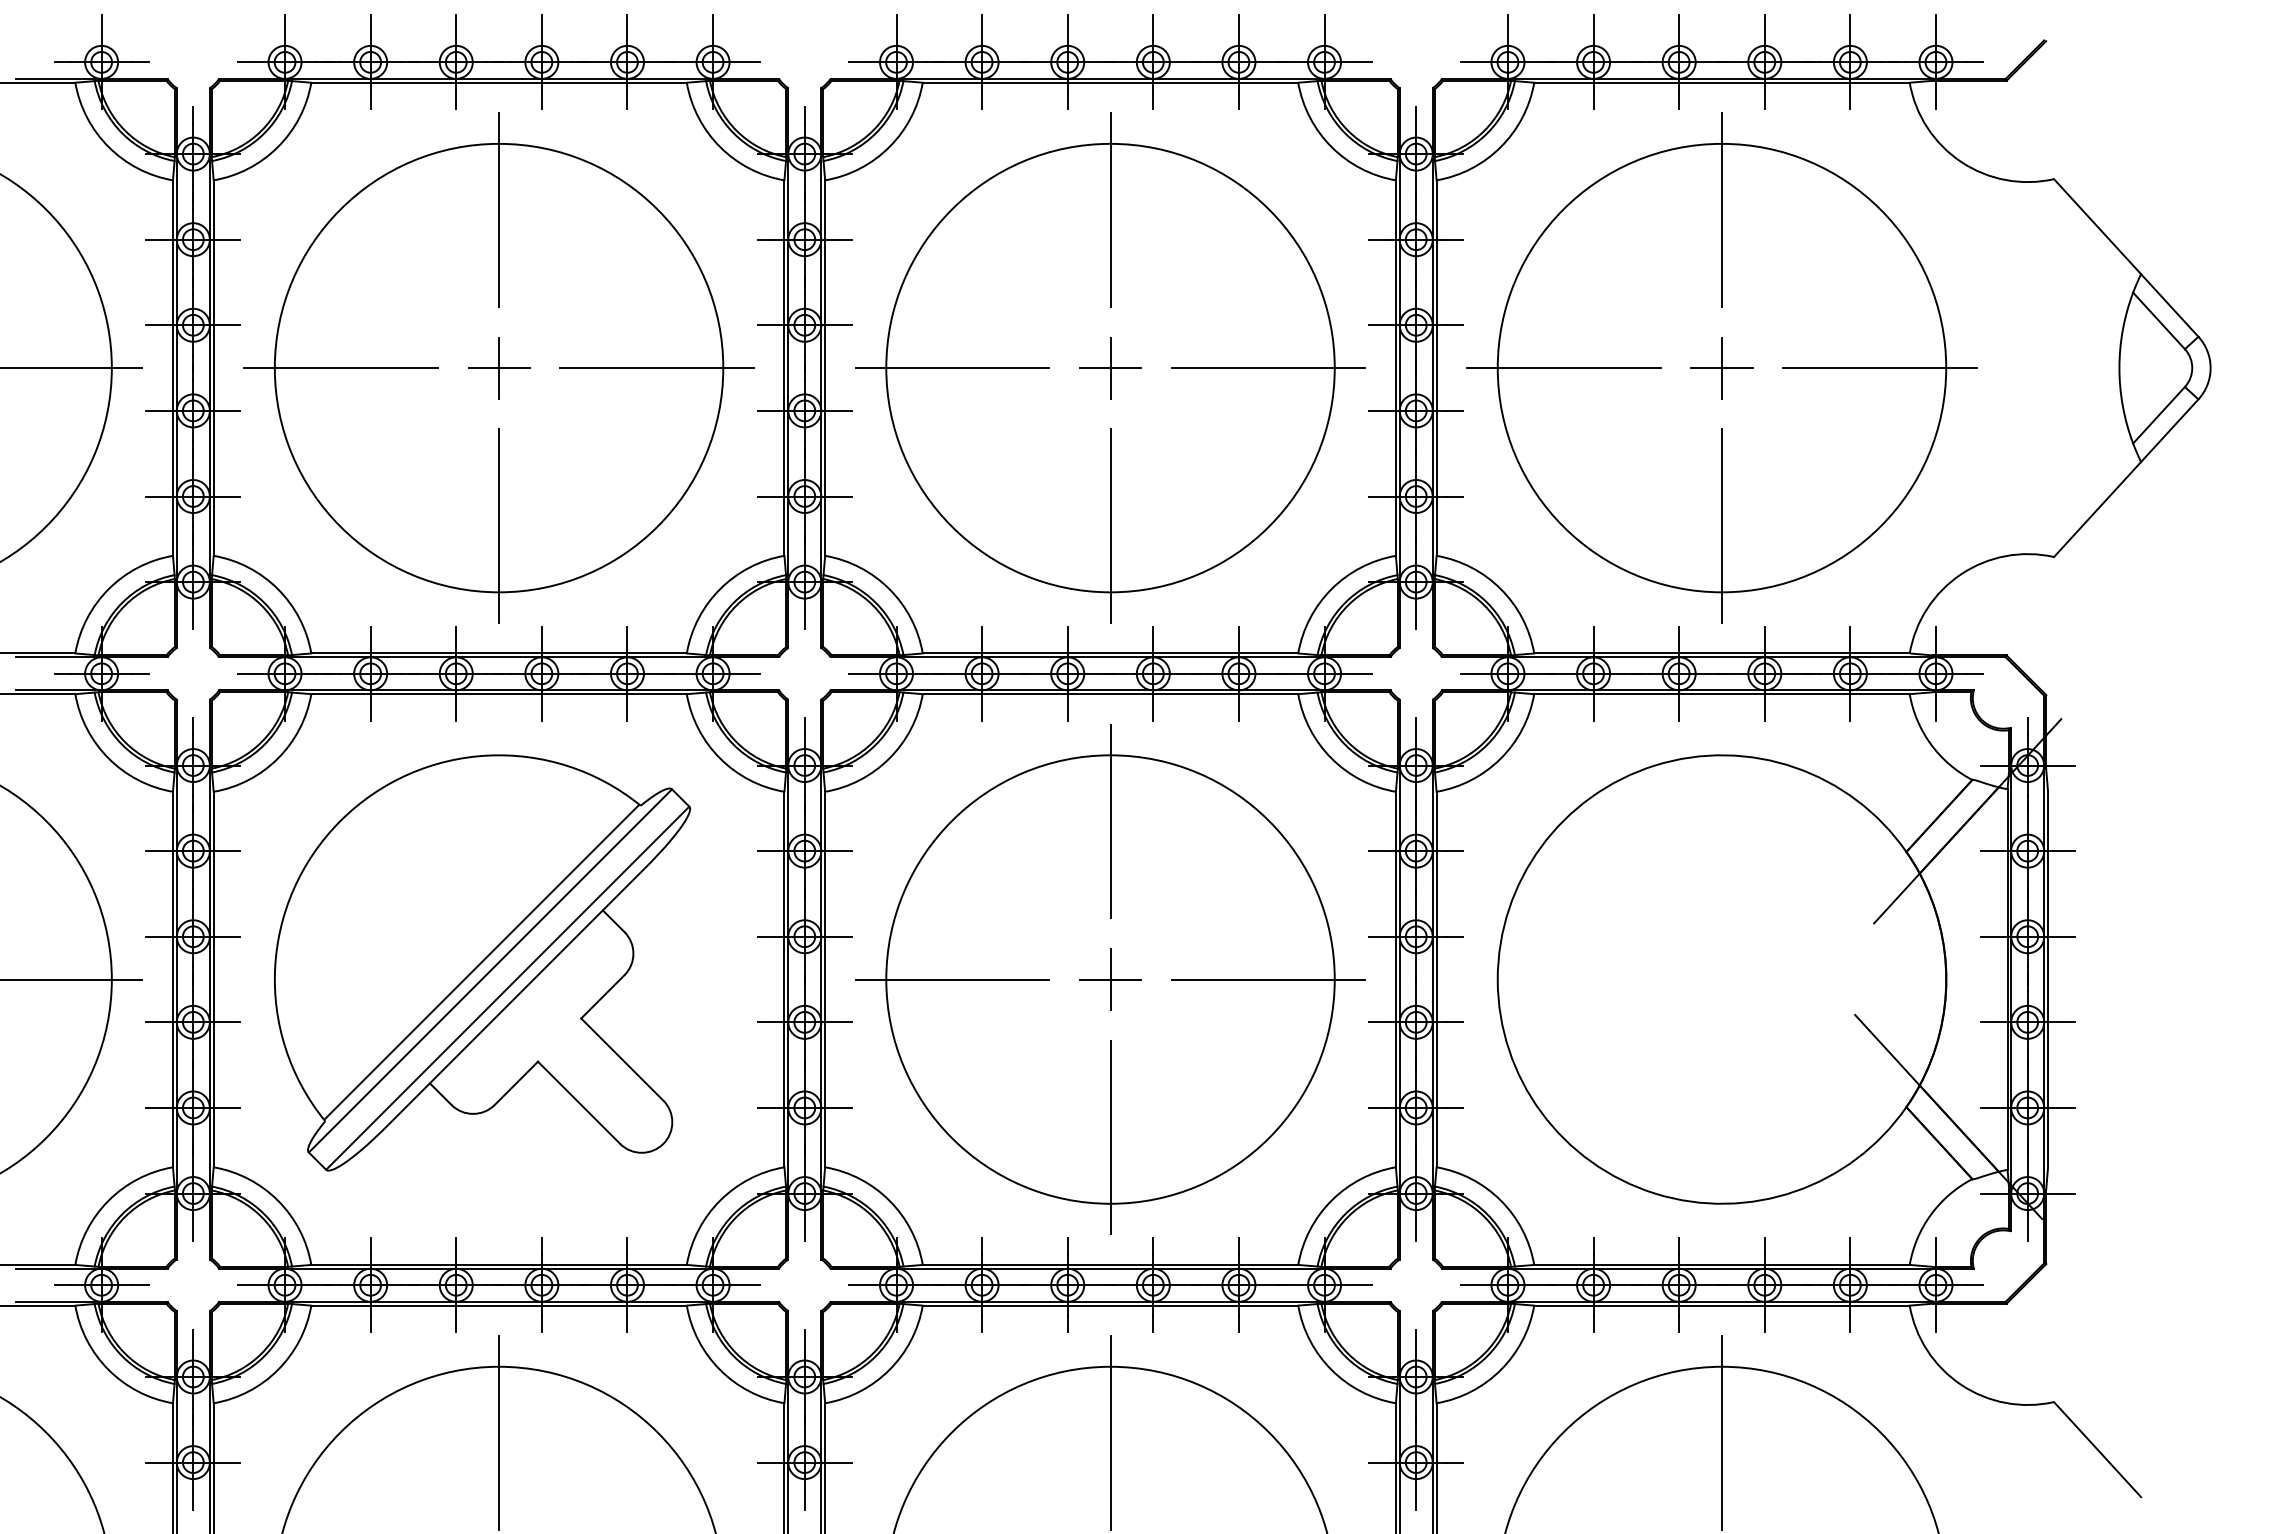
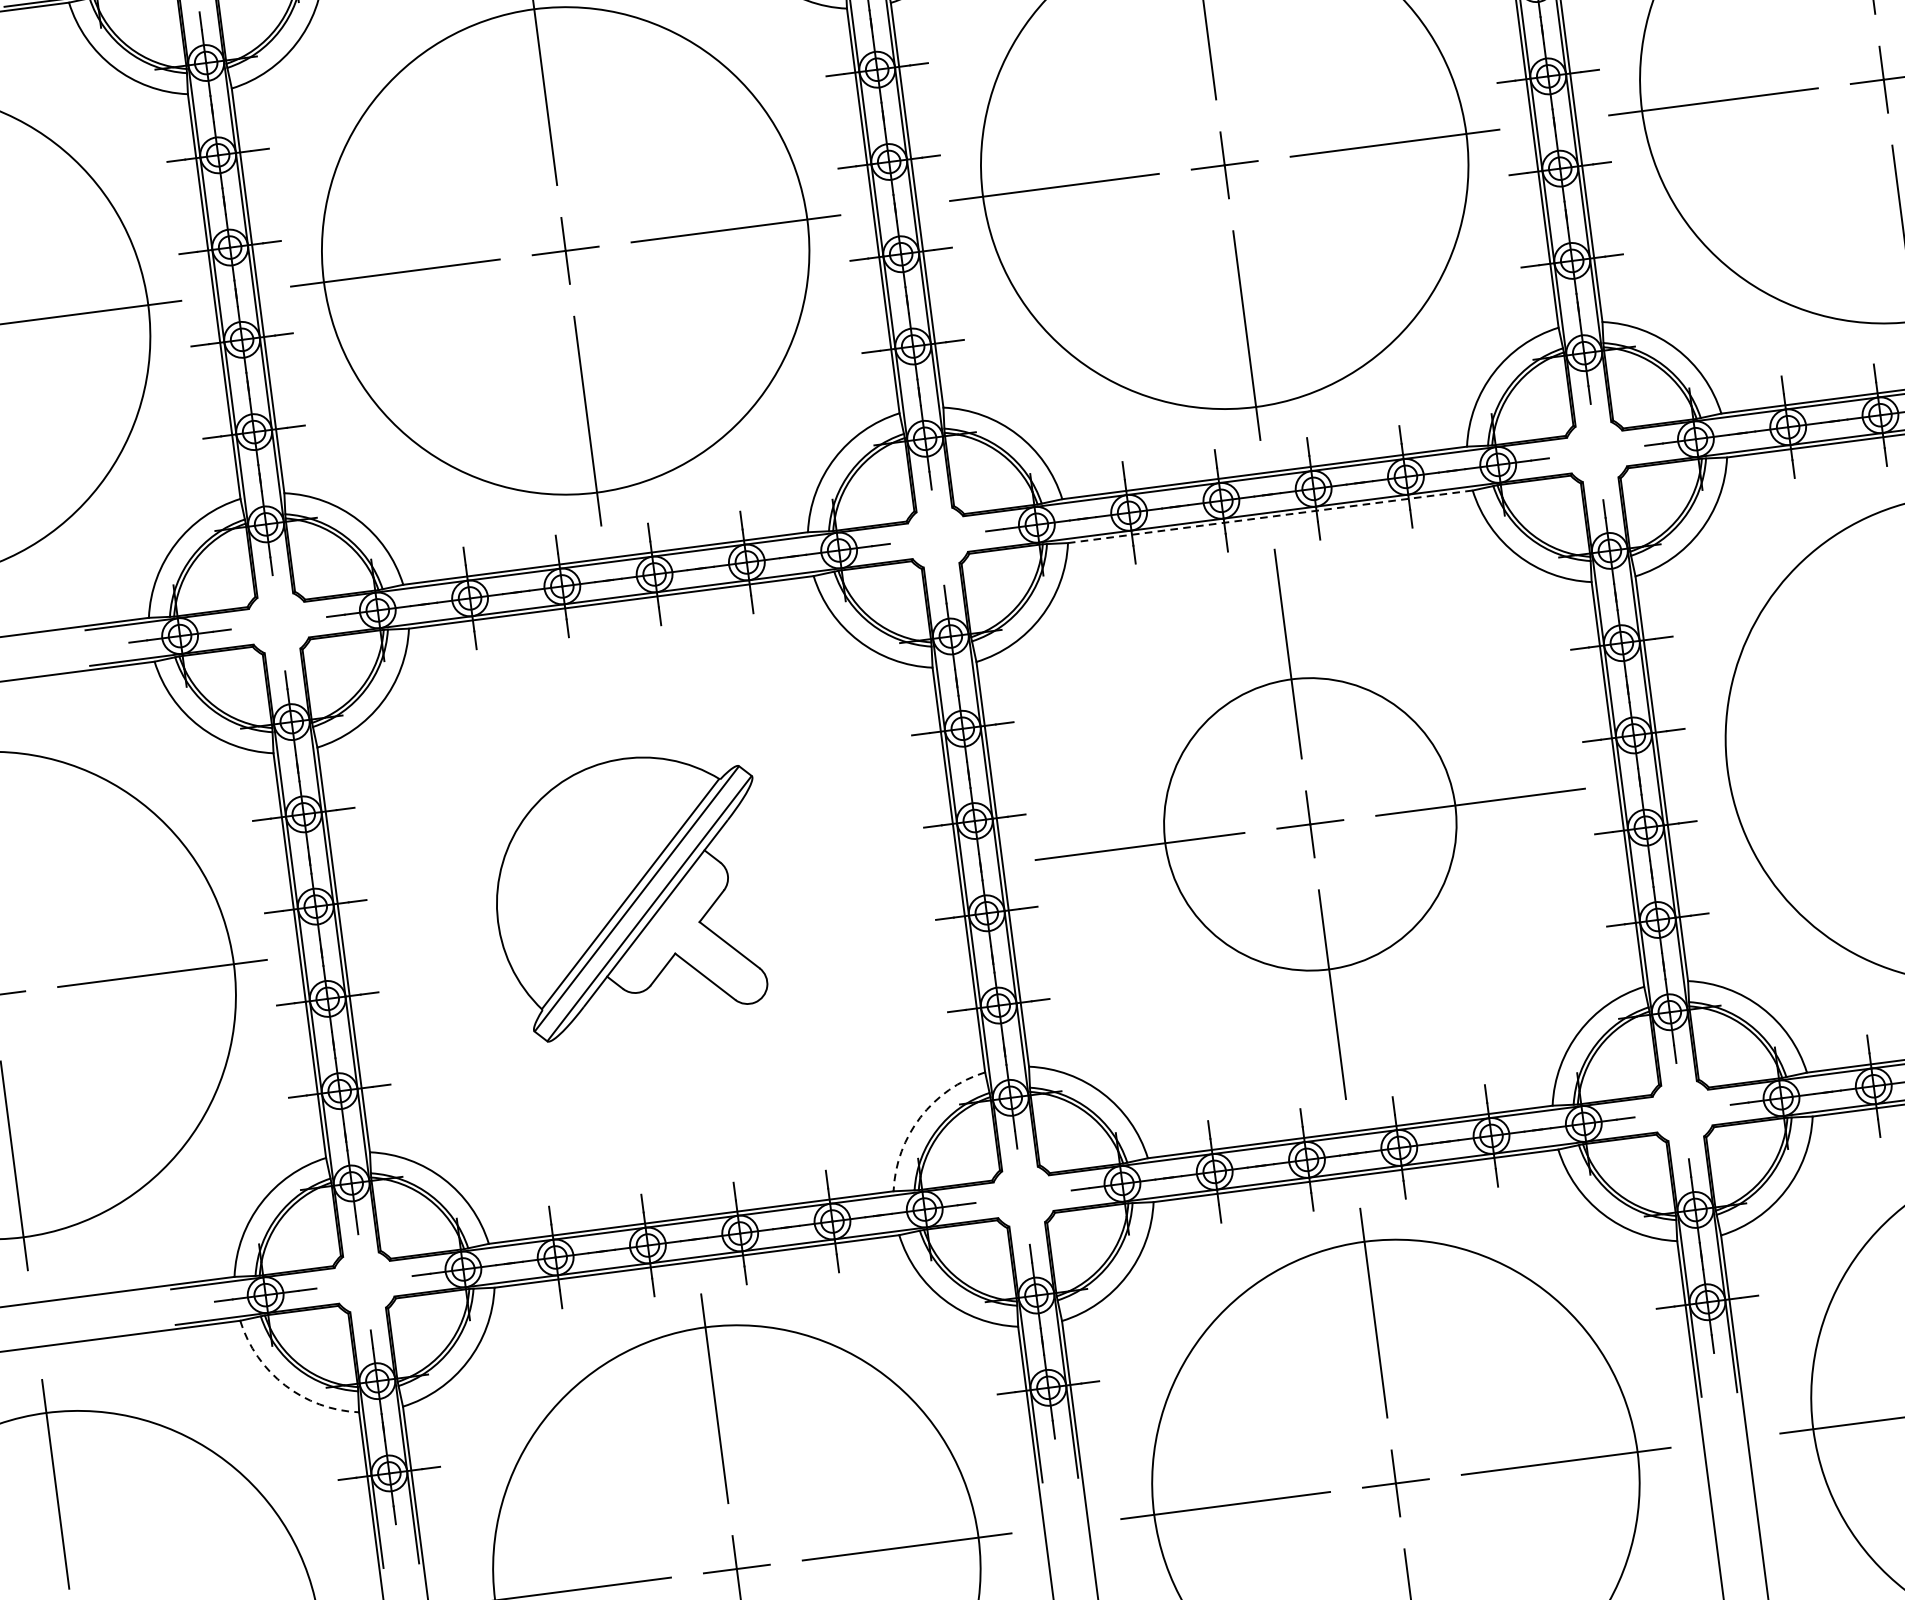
line: (1110, 694) -> (1270, 517), solid -> dashed
part: (482, 962) -> (631, 893), size x0.6
circle: (1110, 979) -> (1310, 824), size x0.6
arc: (720, 1200) -> (920, 1117), solid -> dashed
arc: (108, 1369) -> (284, 1384), solid -> dashed

